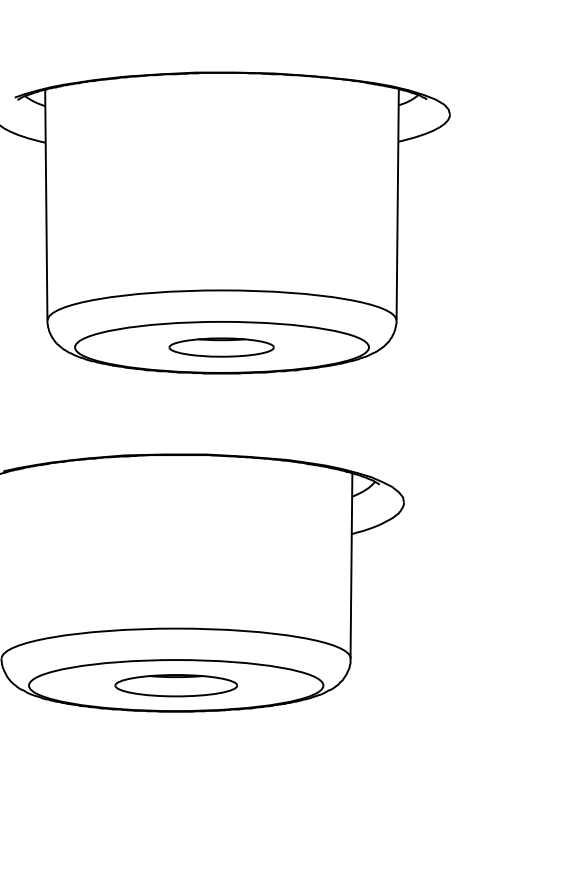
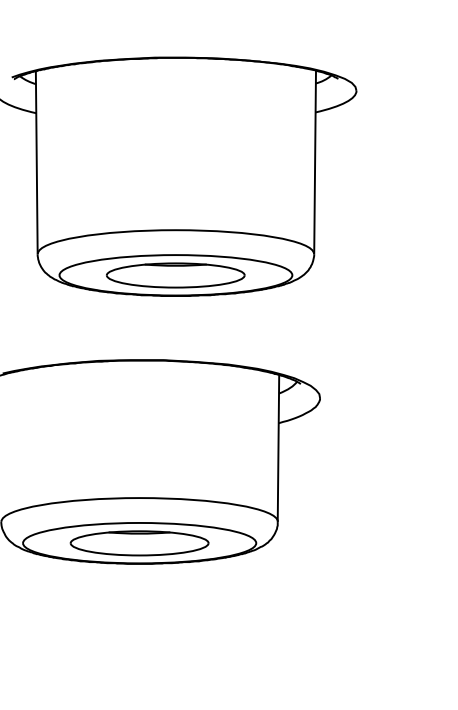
part: (221, 347) -> (175, 275), size x1.67
part: (176, 685) -> (139, 543), size x1.43

